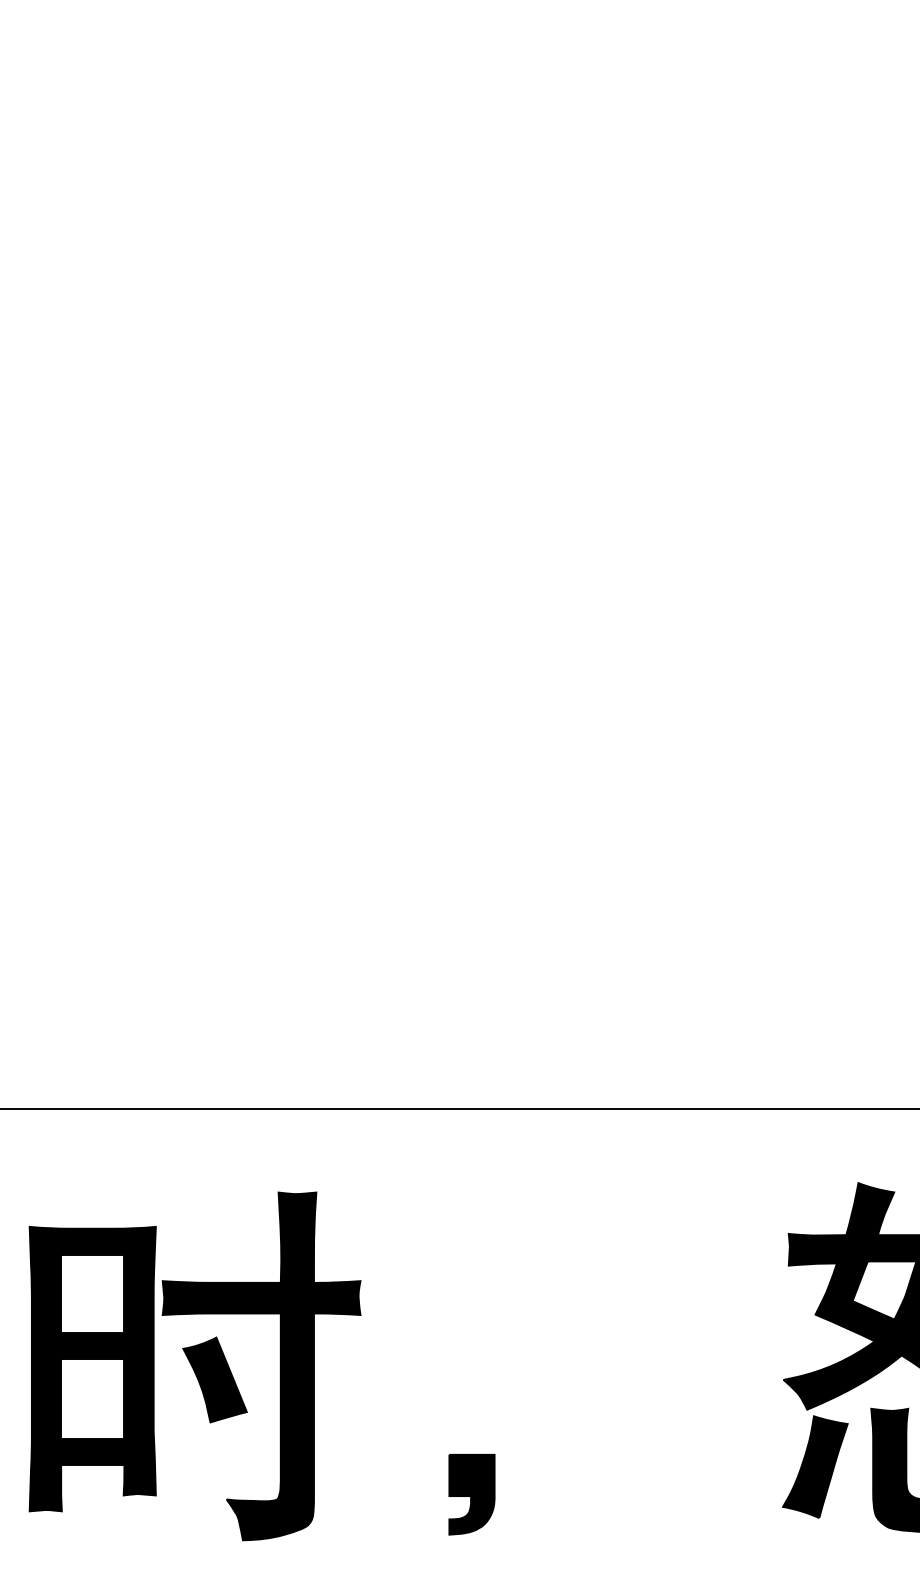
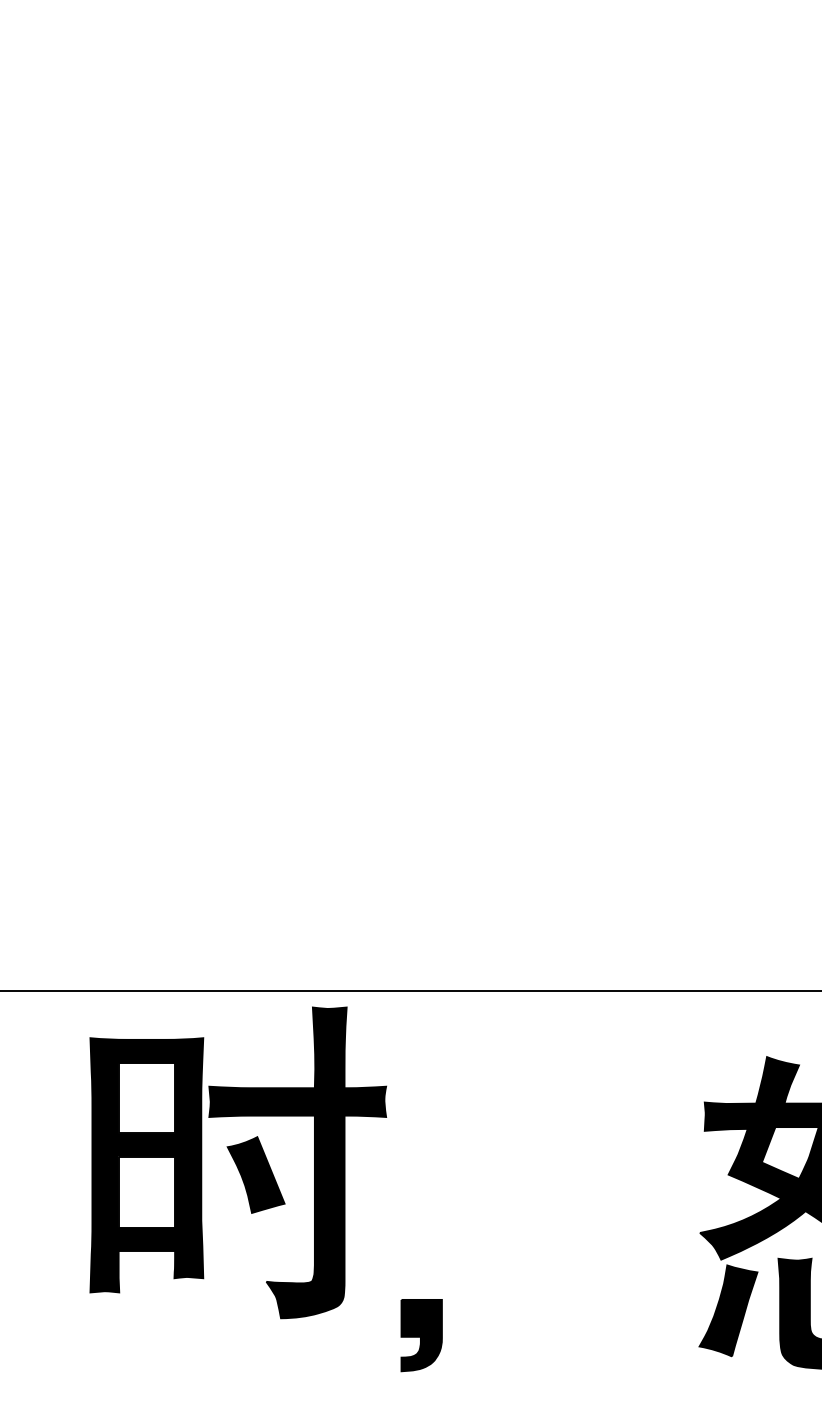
part: (194, 1365) -> (237, 1162), moved

